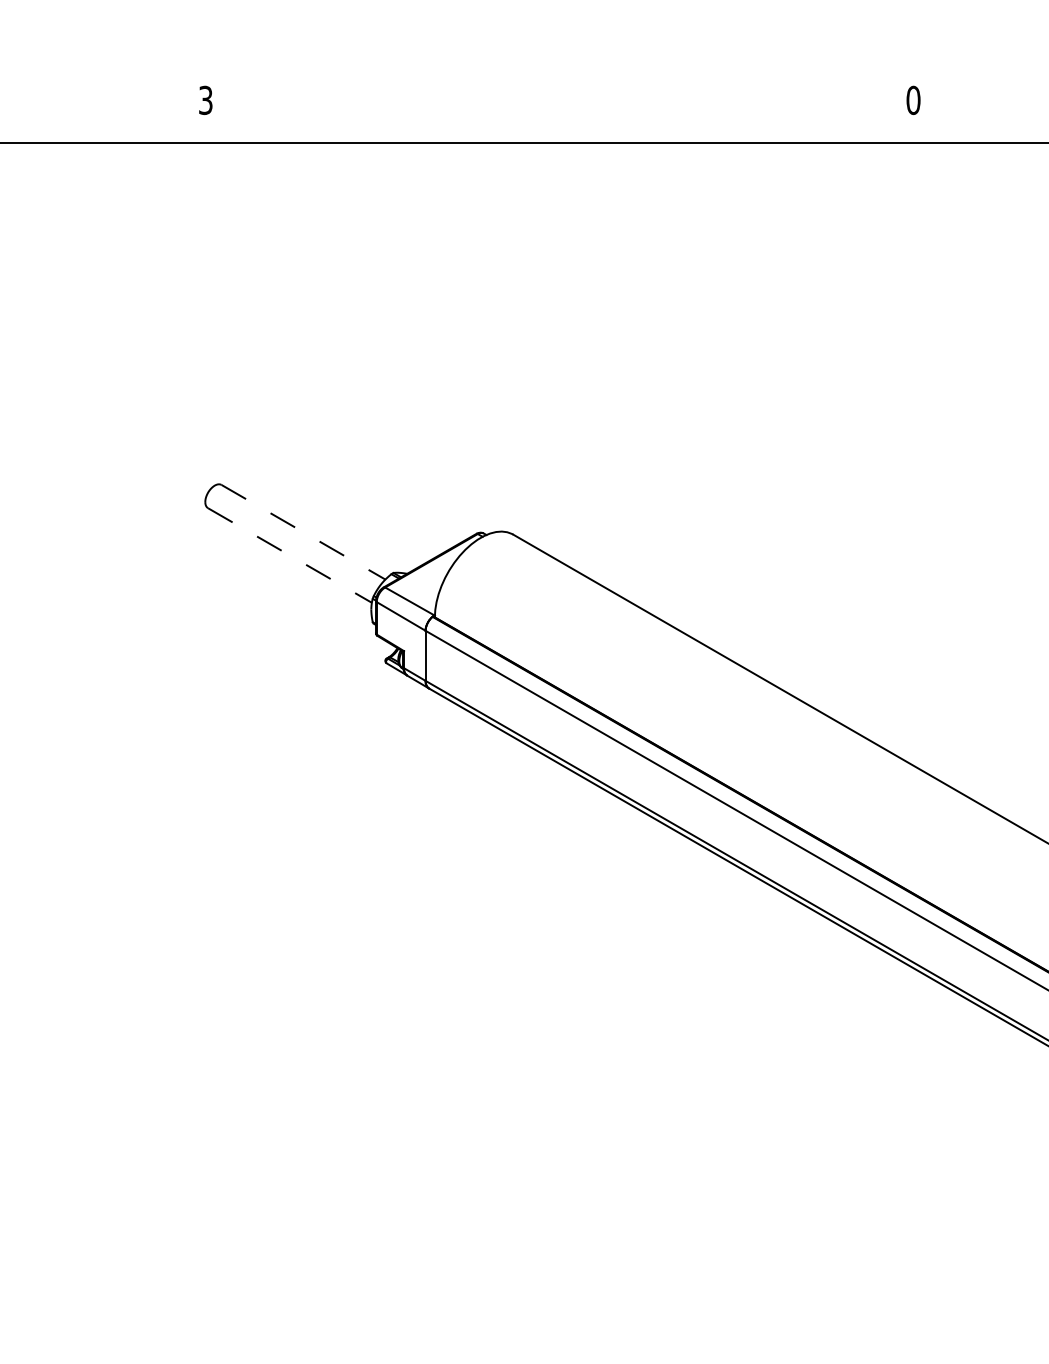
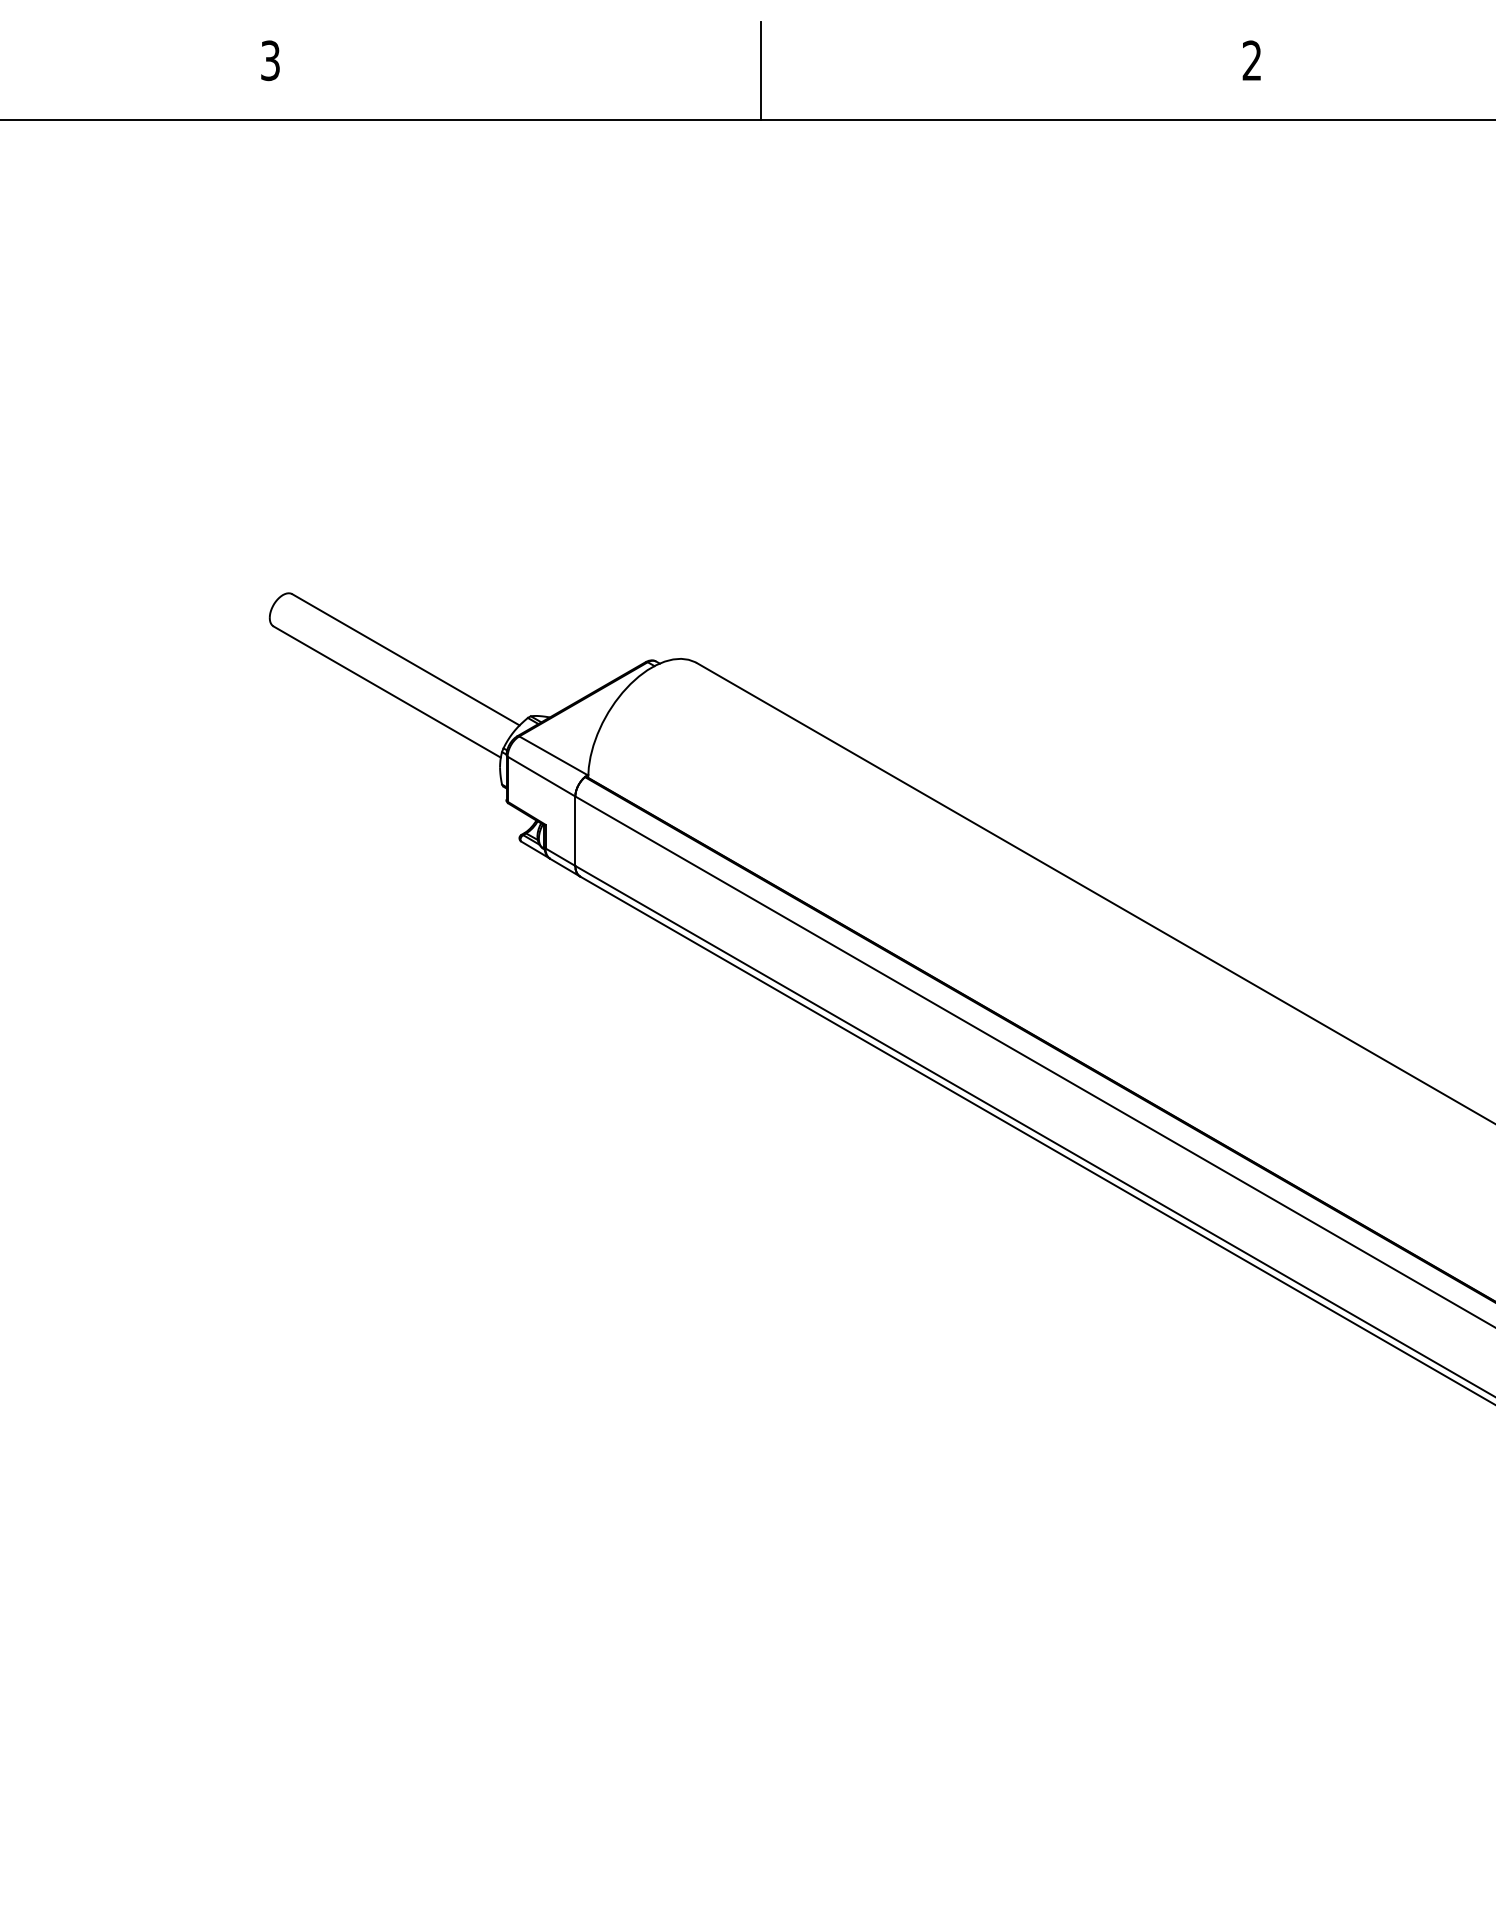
text: (913, 100) -> (1251, 60), 0 -> 2
line: (559, 107) -> (761, 70), added
line: (303, 532) -> (406, 660), dashed -> solid
line: (290, 555) -> (387, 692), dashed -> solid

